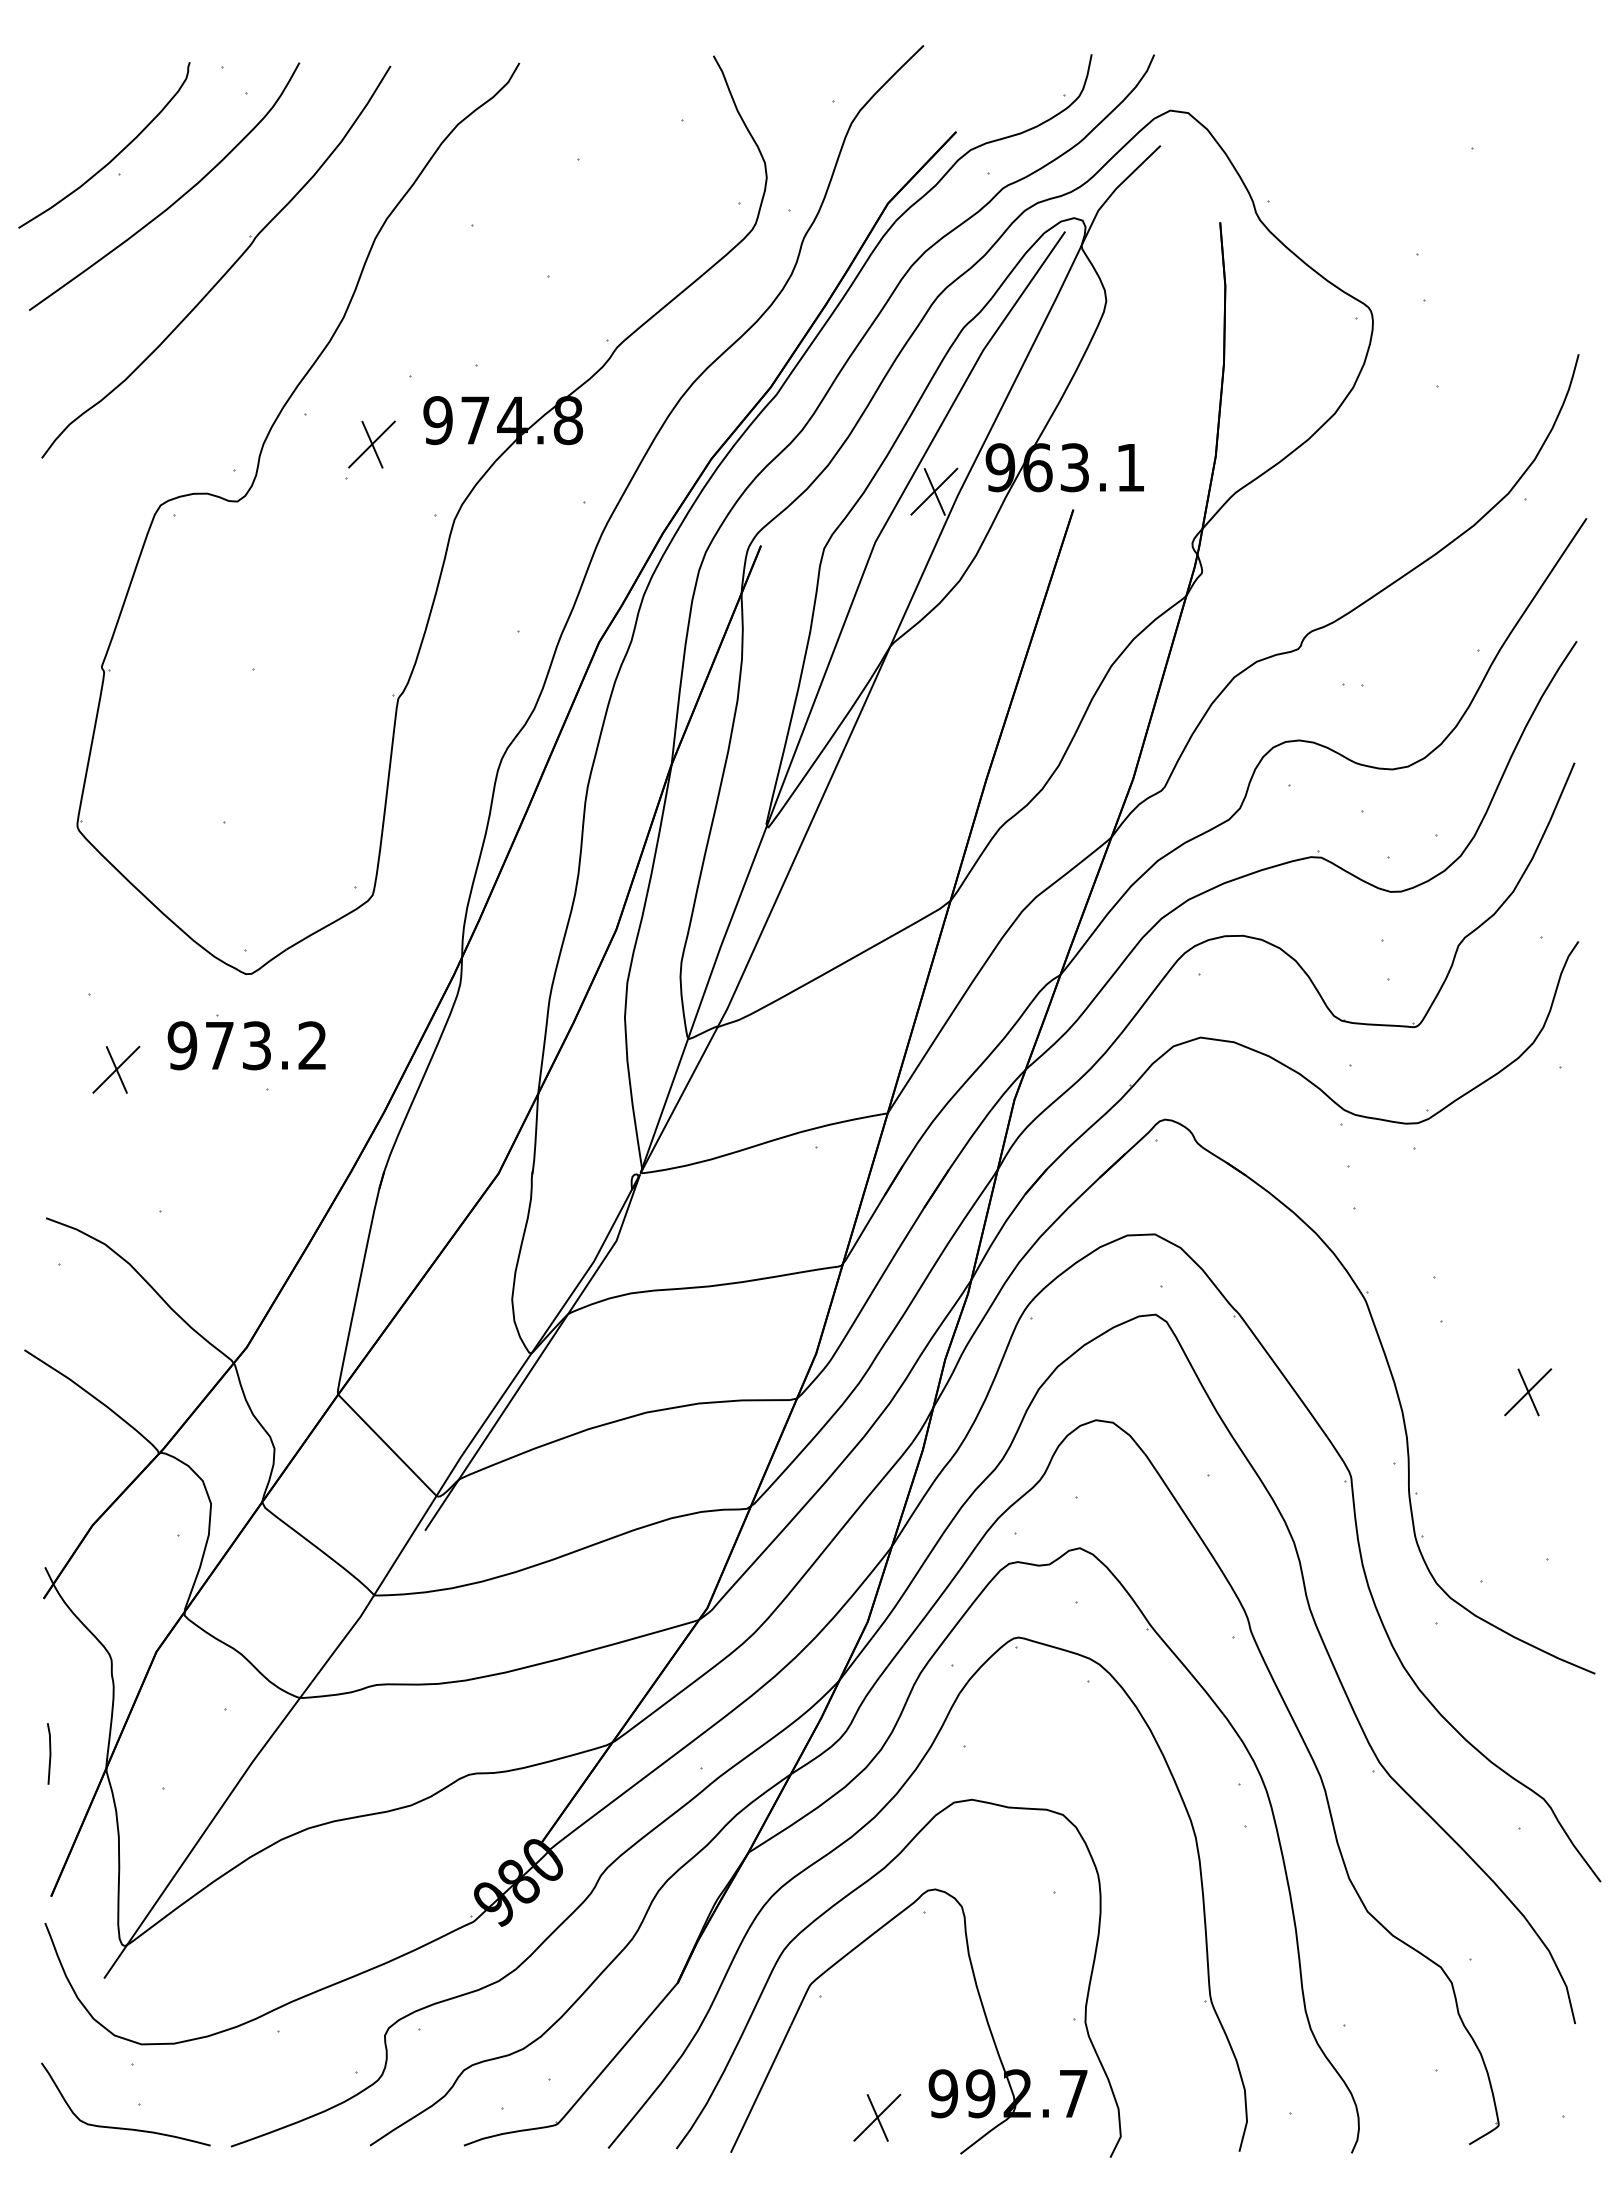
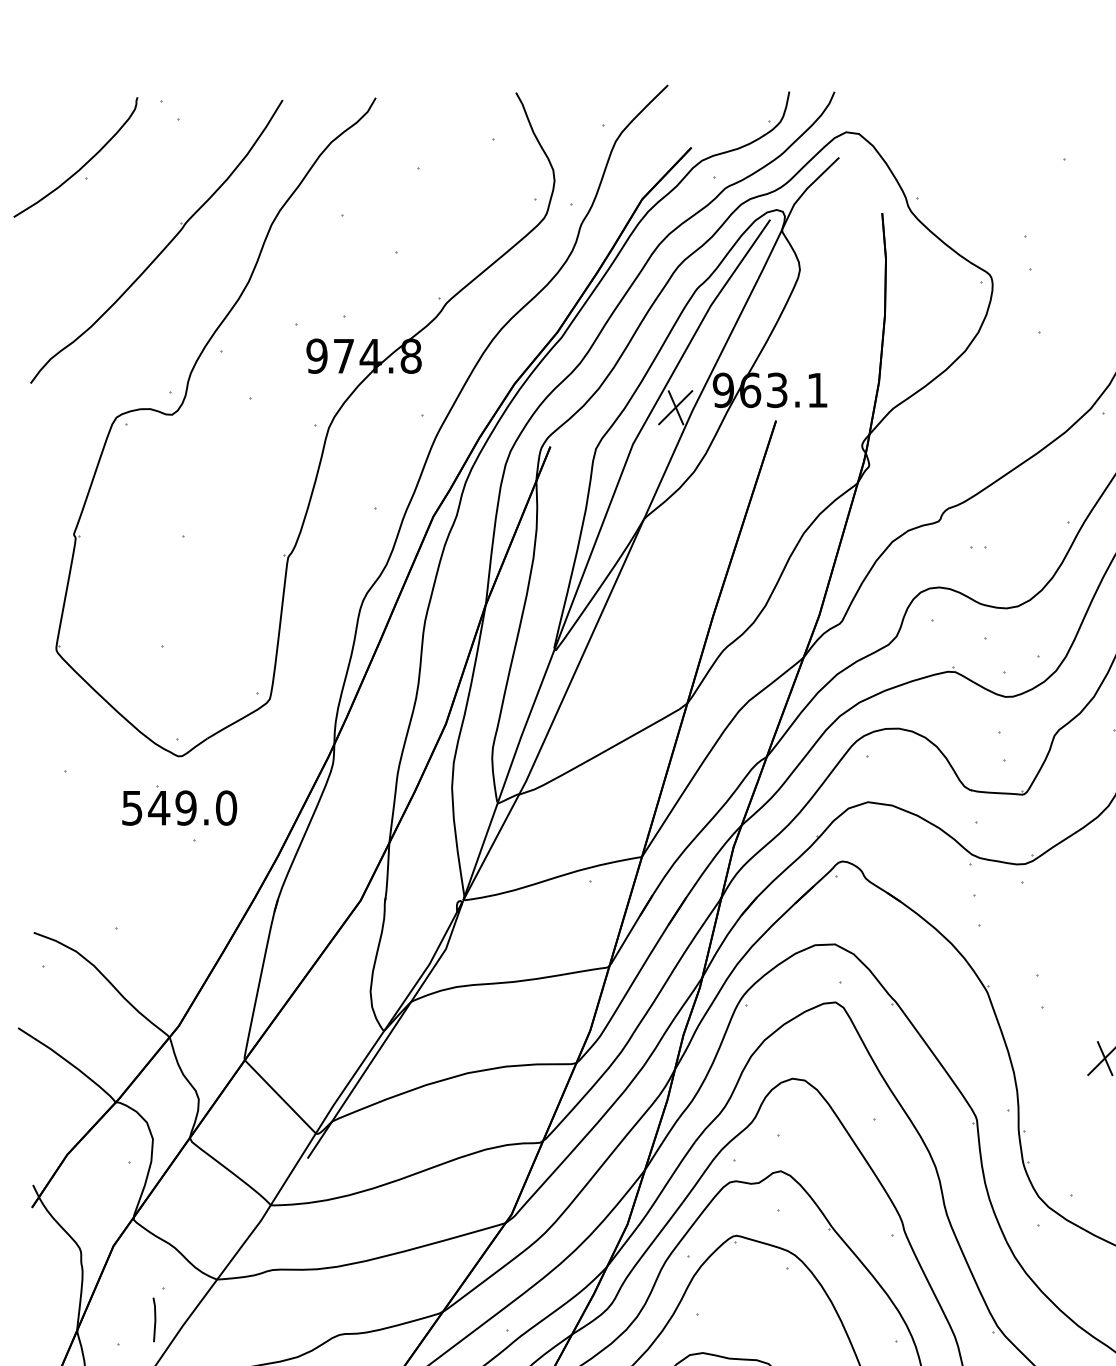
curve: (175, 200) -> (127, 197), removed
part: (371, 444) -> (268, 373), removed
text: (247, 1045) -> (179, 807), 973.2 -> 549.0
part: (116, 1069) -> (84, 825), removed
line: (49, 1753) -> (154, 1319), moved

